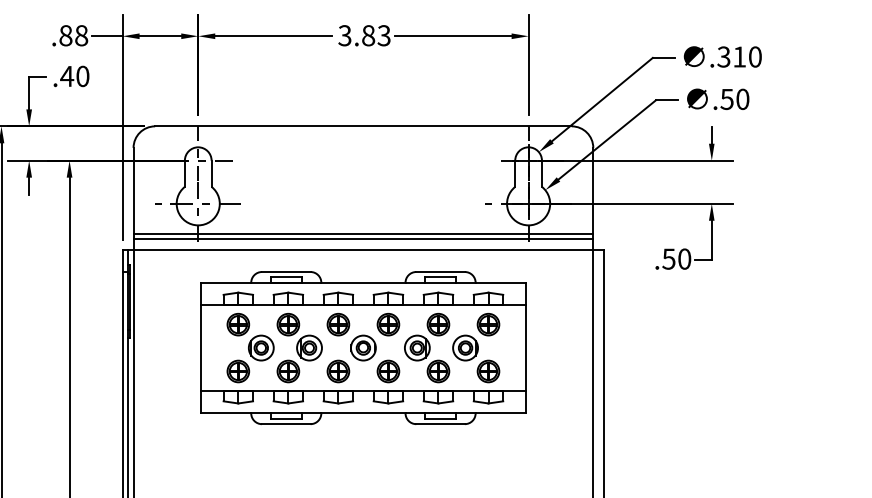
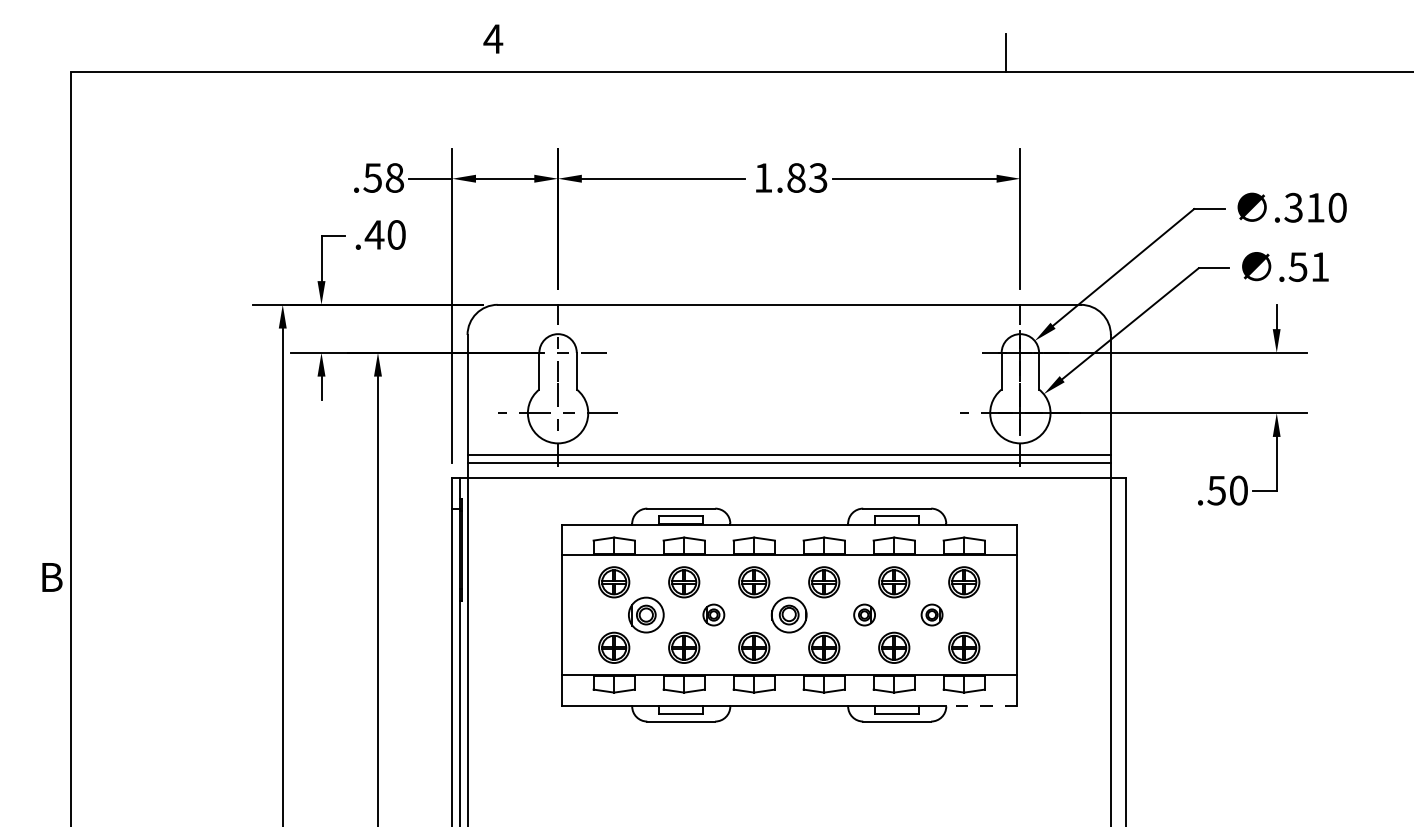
text: (65, 35) -> (372, 177), .88 -> .58
text: (345, 35) -> (763, 177), 3.83 -> 1.83
text: (743, 99) -> (1320, 267), .50 -> .51
part: (309, 347) -> (713, 614), size x0.6
part: (417, 347) -> (864, 614), size x0.6
part: (465, 347) -> (931, 614), size x0.6
line: (500, 412) -> (980, 705), solid -> dashed

